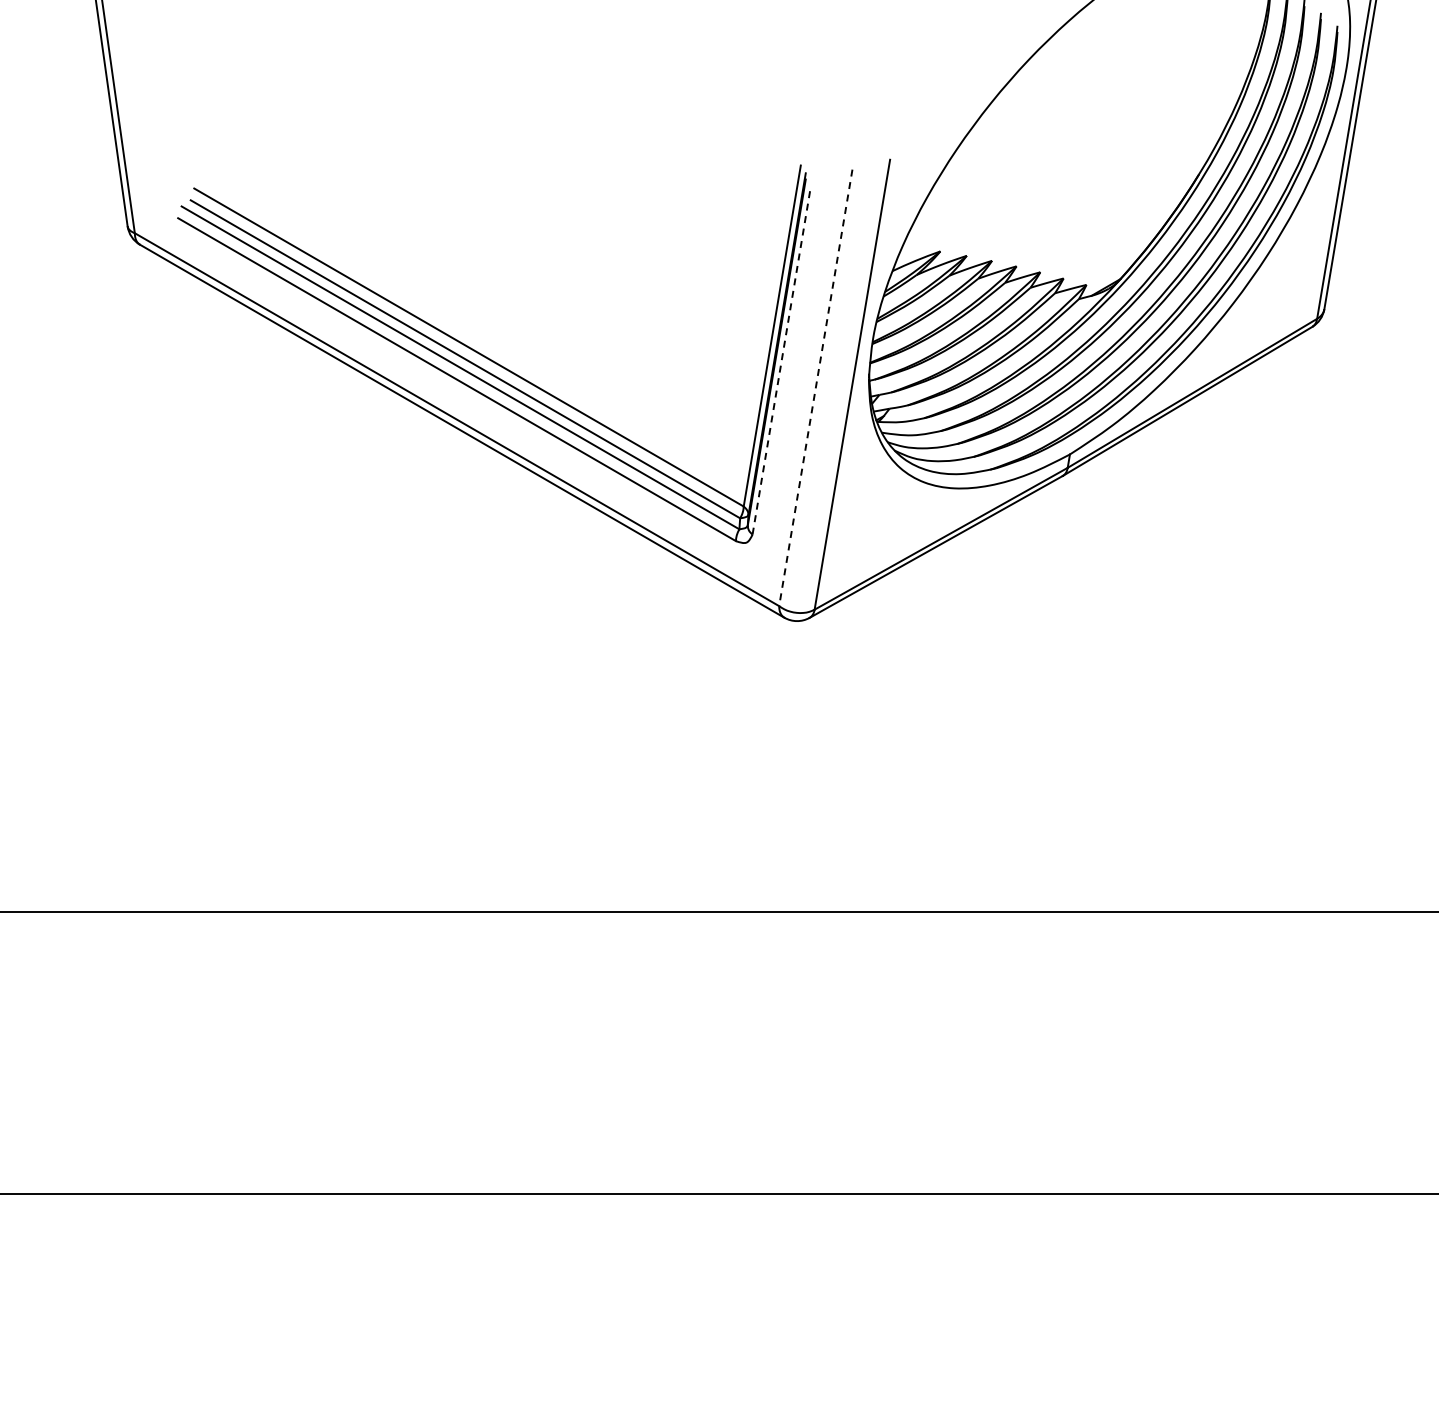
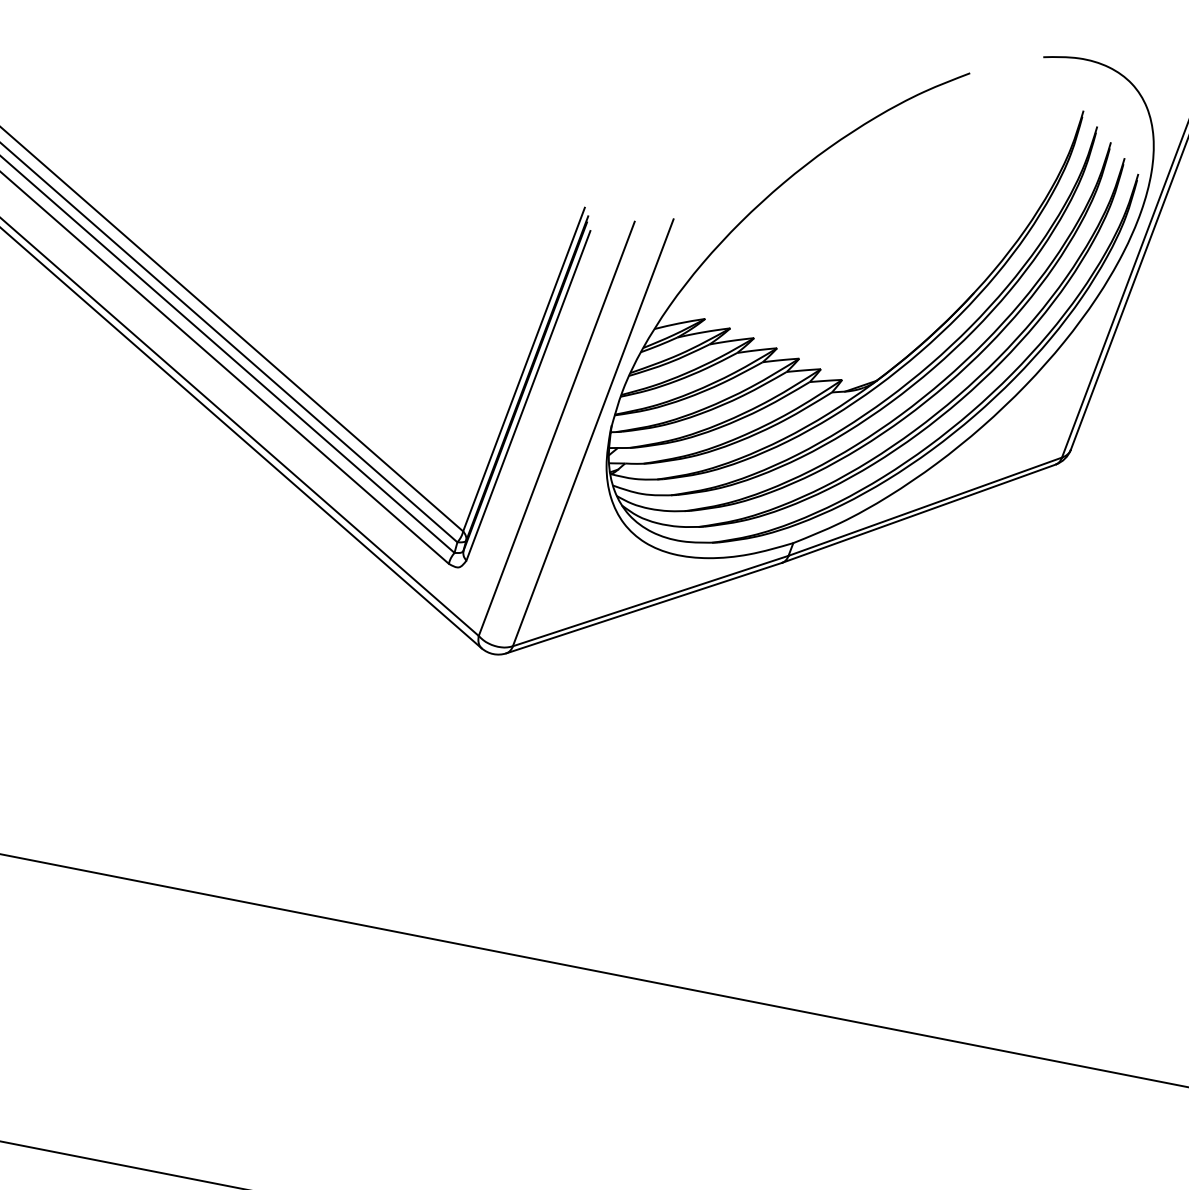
line: (781, 360) -> (528, 395), dashed -> solid
line: (815, 388) -> (556, 429), dashed -> solid

